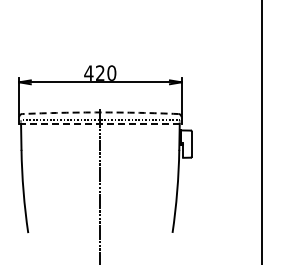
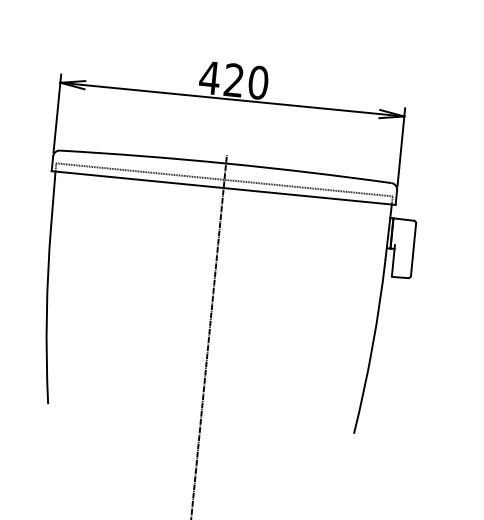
arc: (100, 112) -> (226, 163), dashed -> solid
line: (100, 124) -> (223, 189), dashed -> solid

